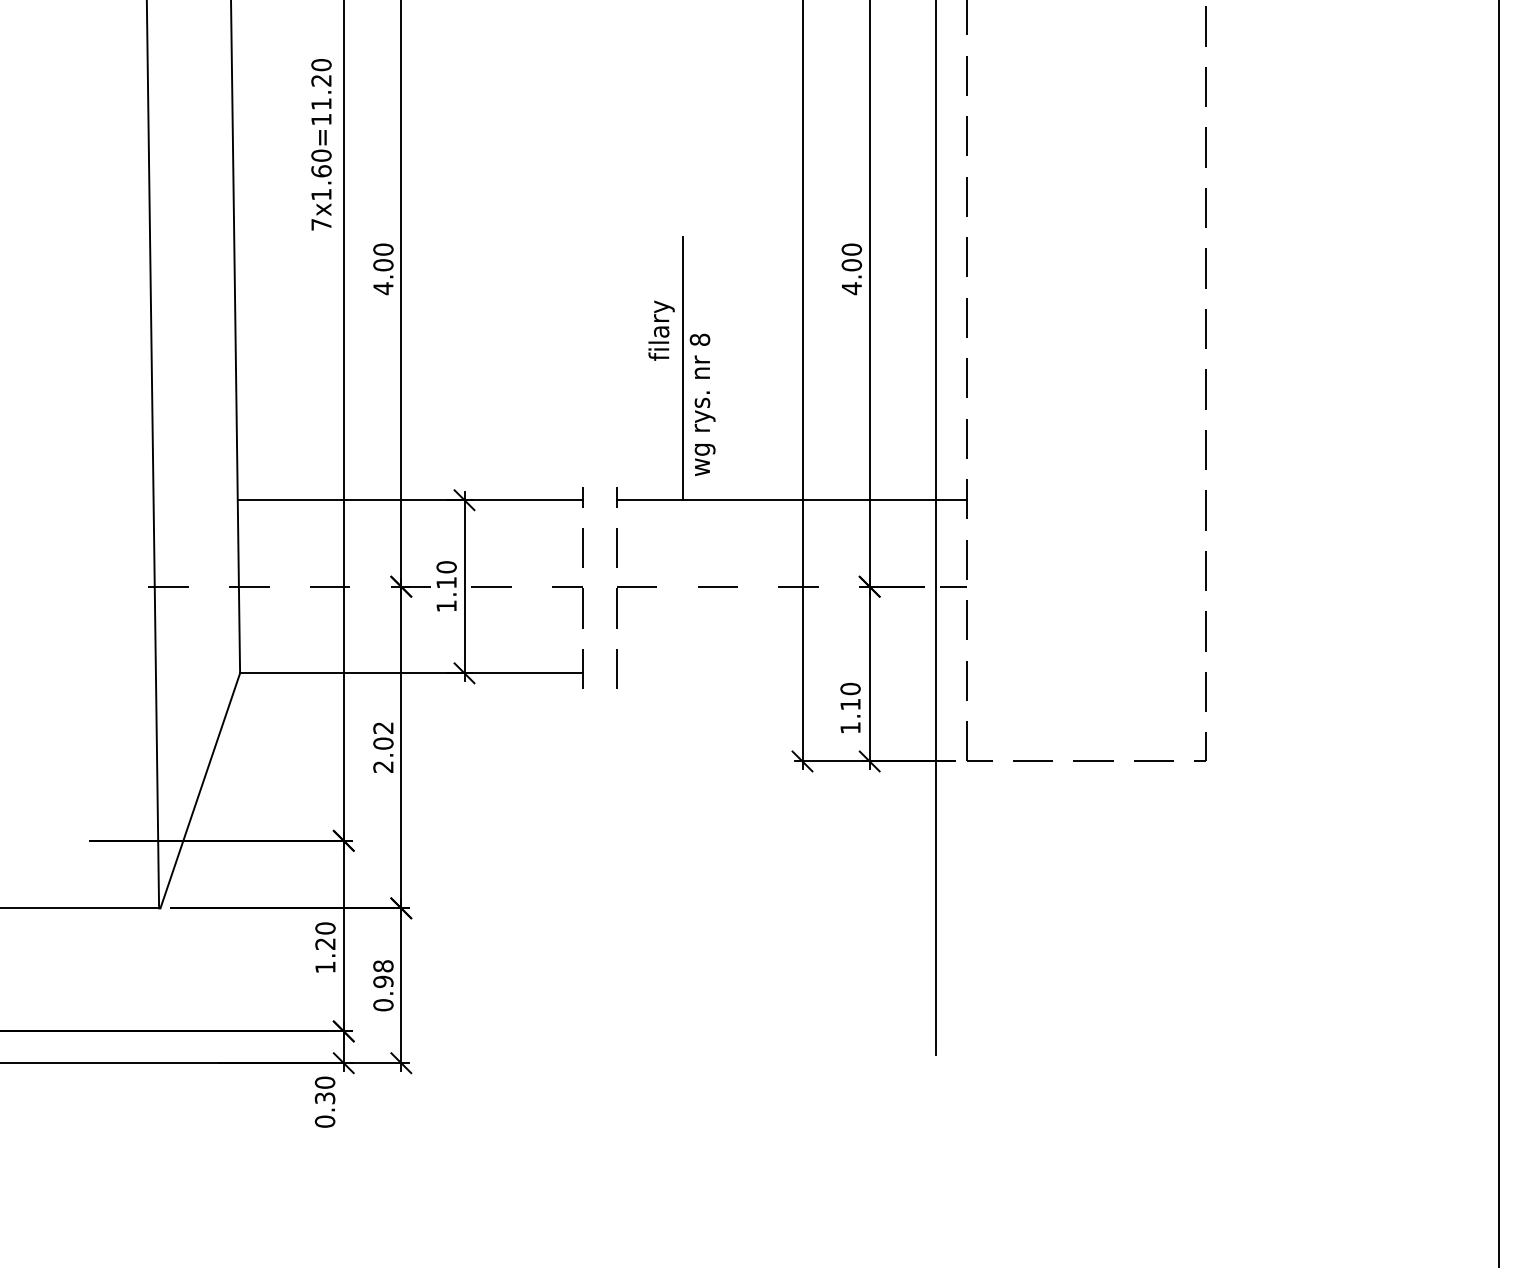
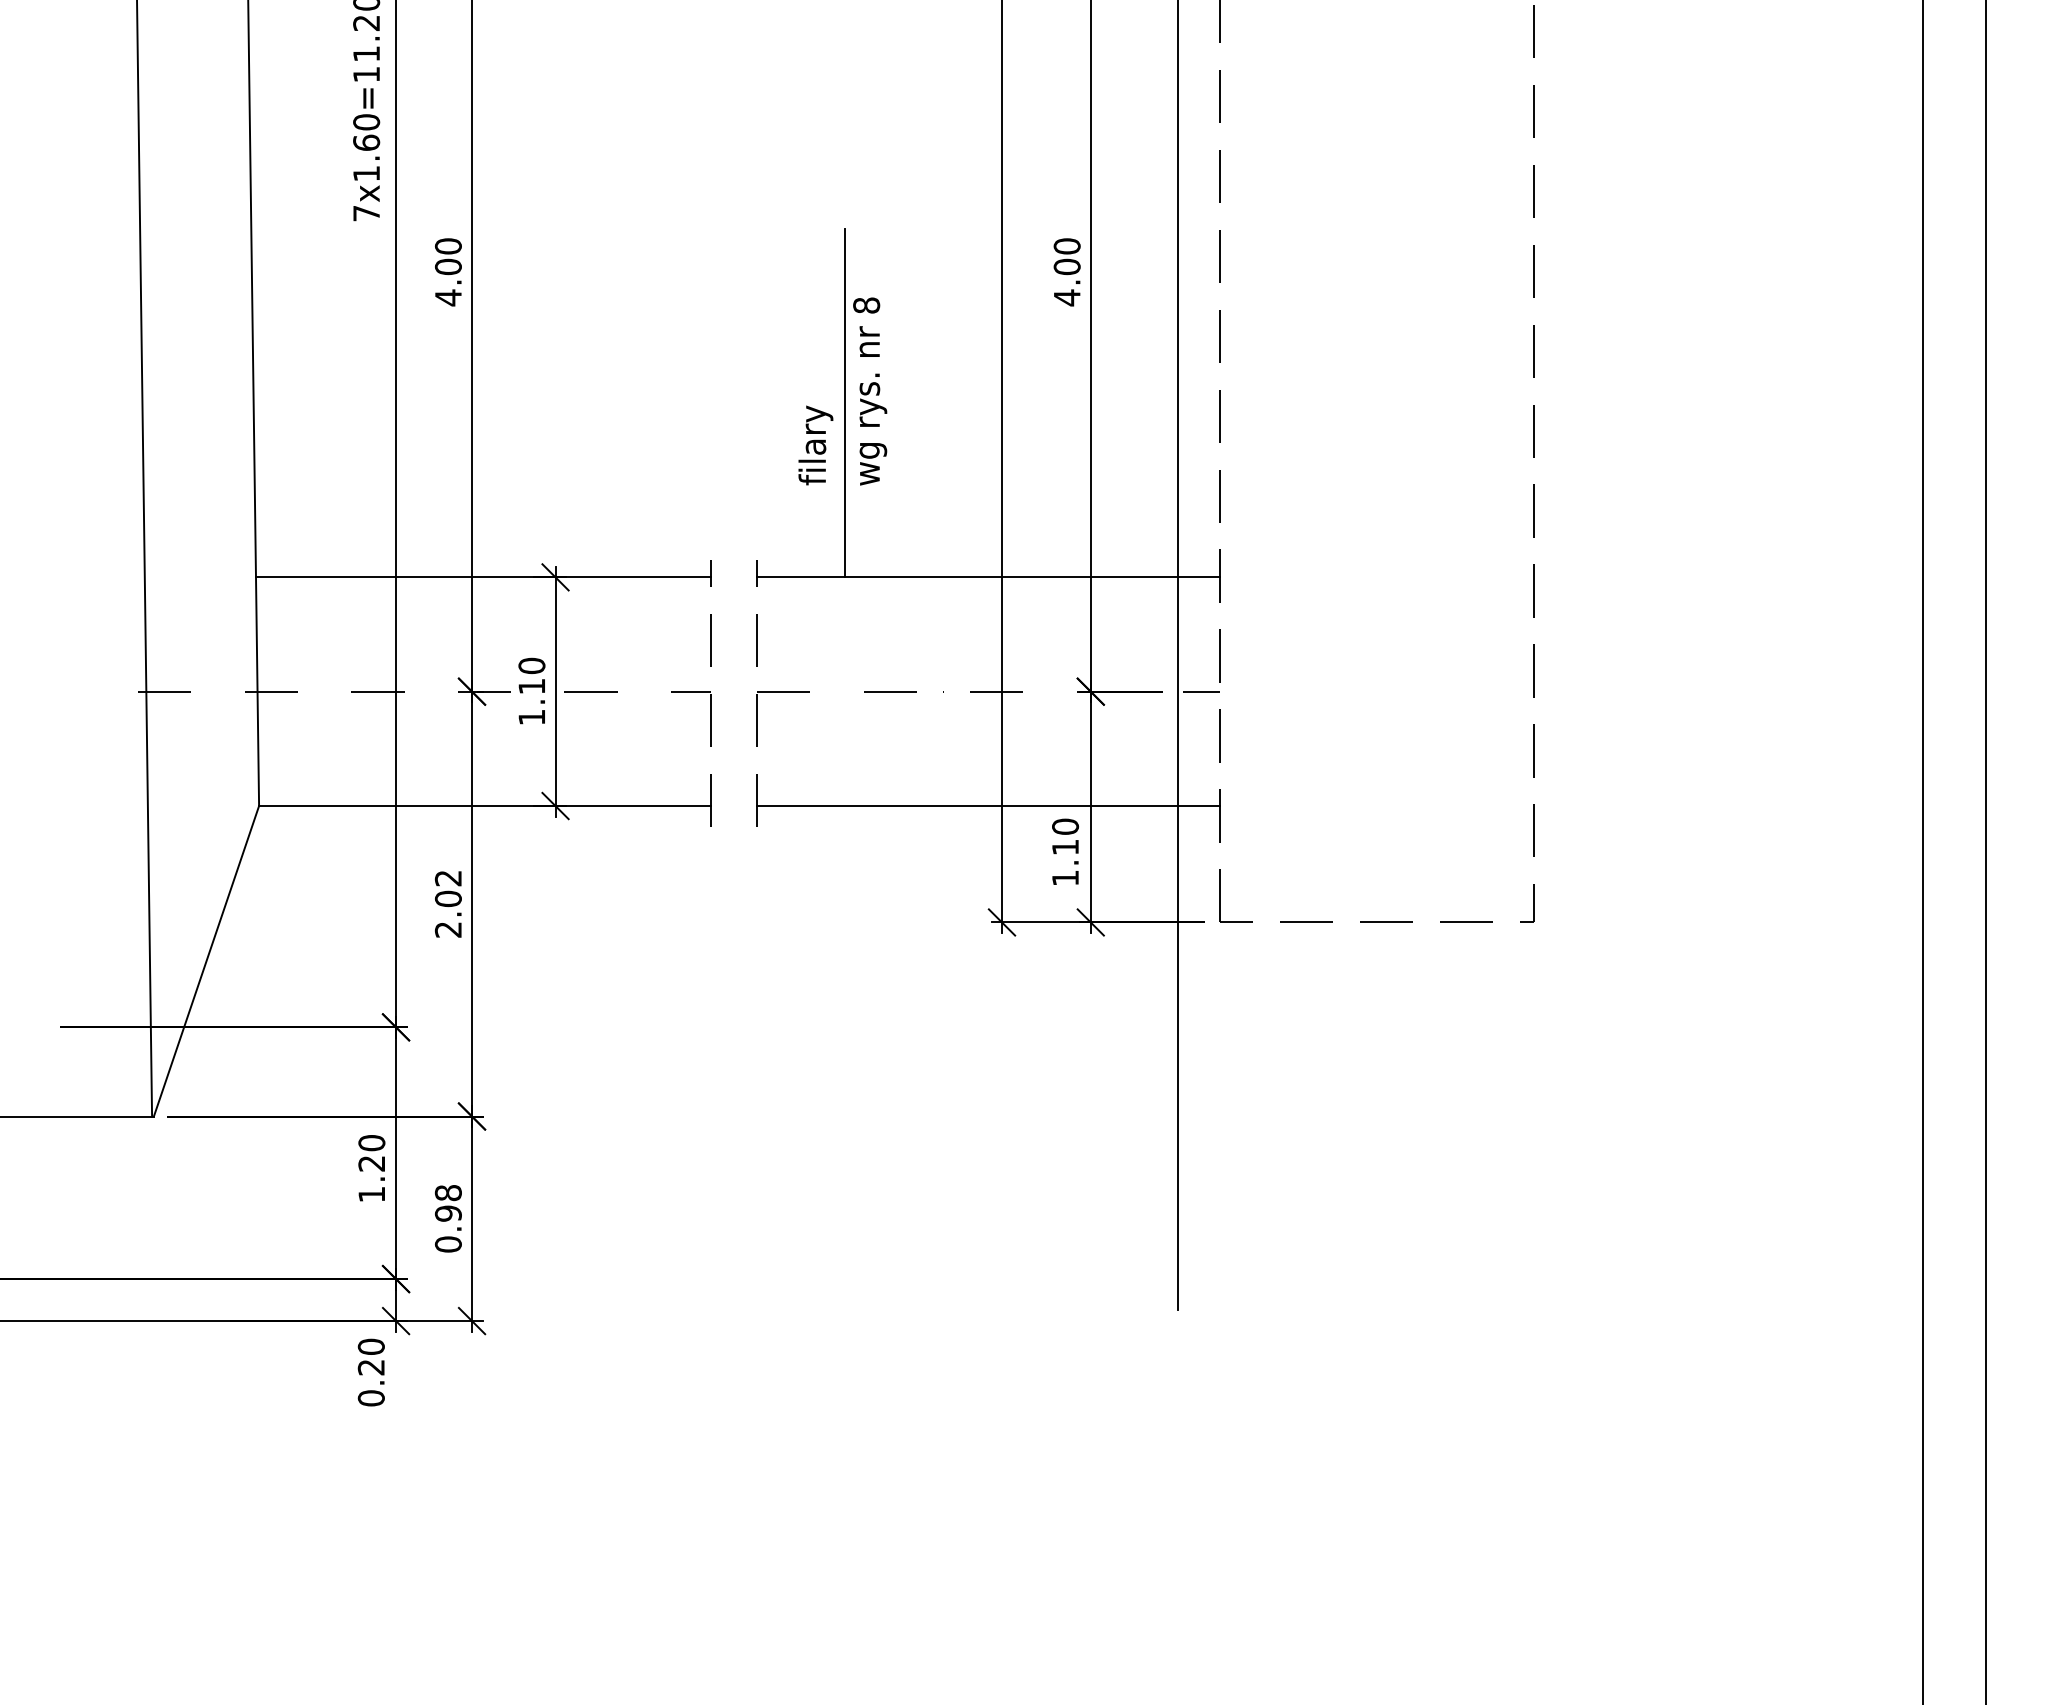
text: (661, 330) -> (815, 445), moved
text: (702, 404) -> (870, 391), moved
line: (791, 673) -> (987, 806), added
text: (325, 1098) -> (371, 1367), 0.30 -> 0.20

